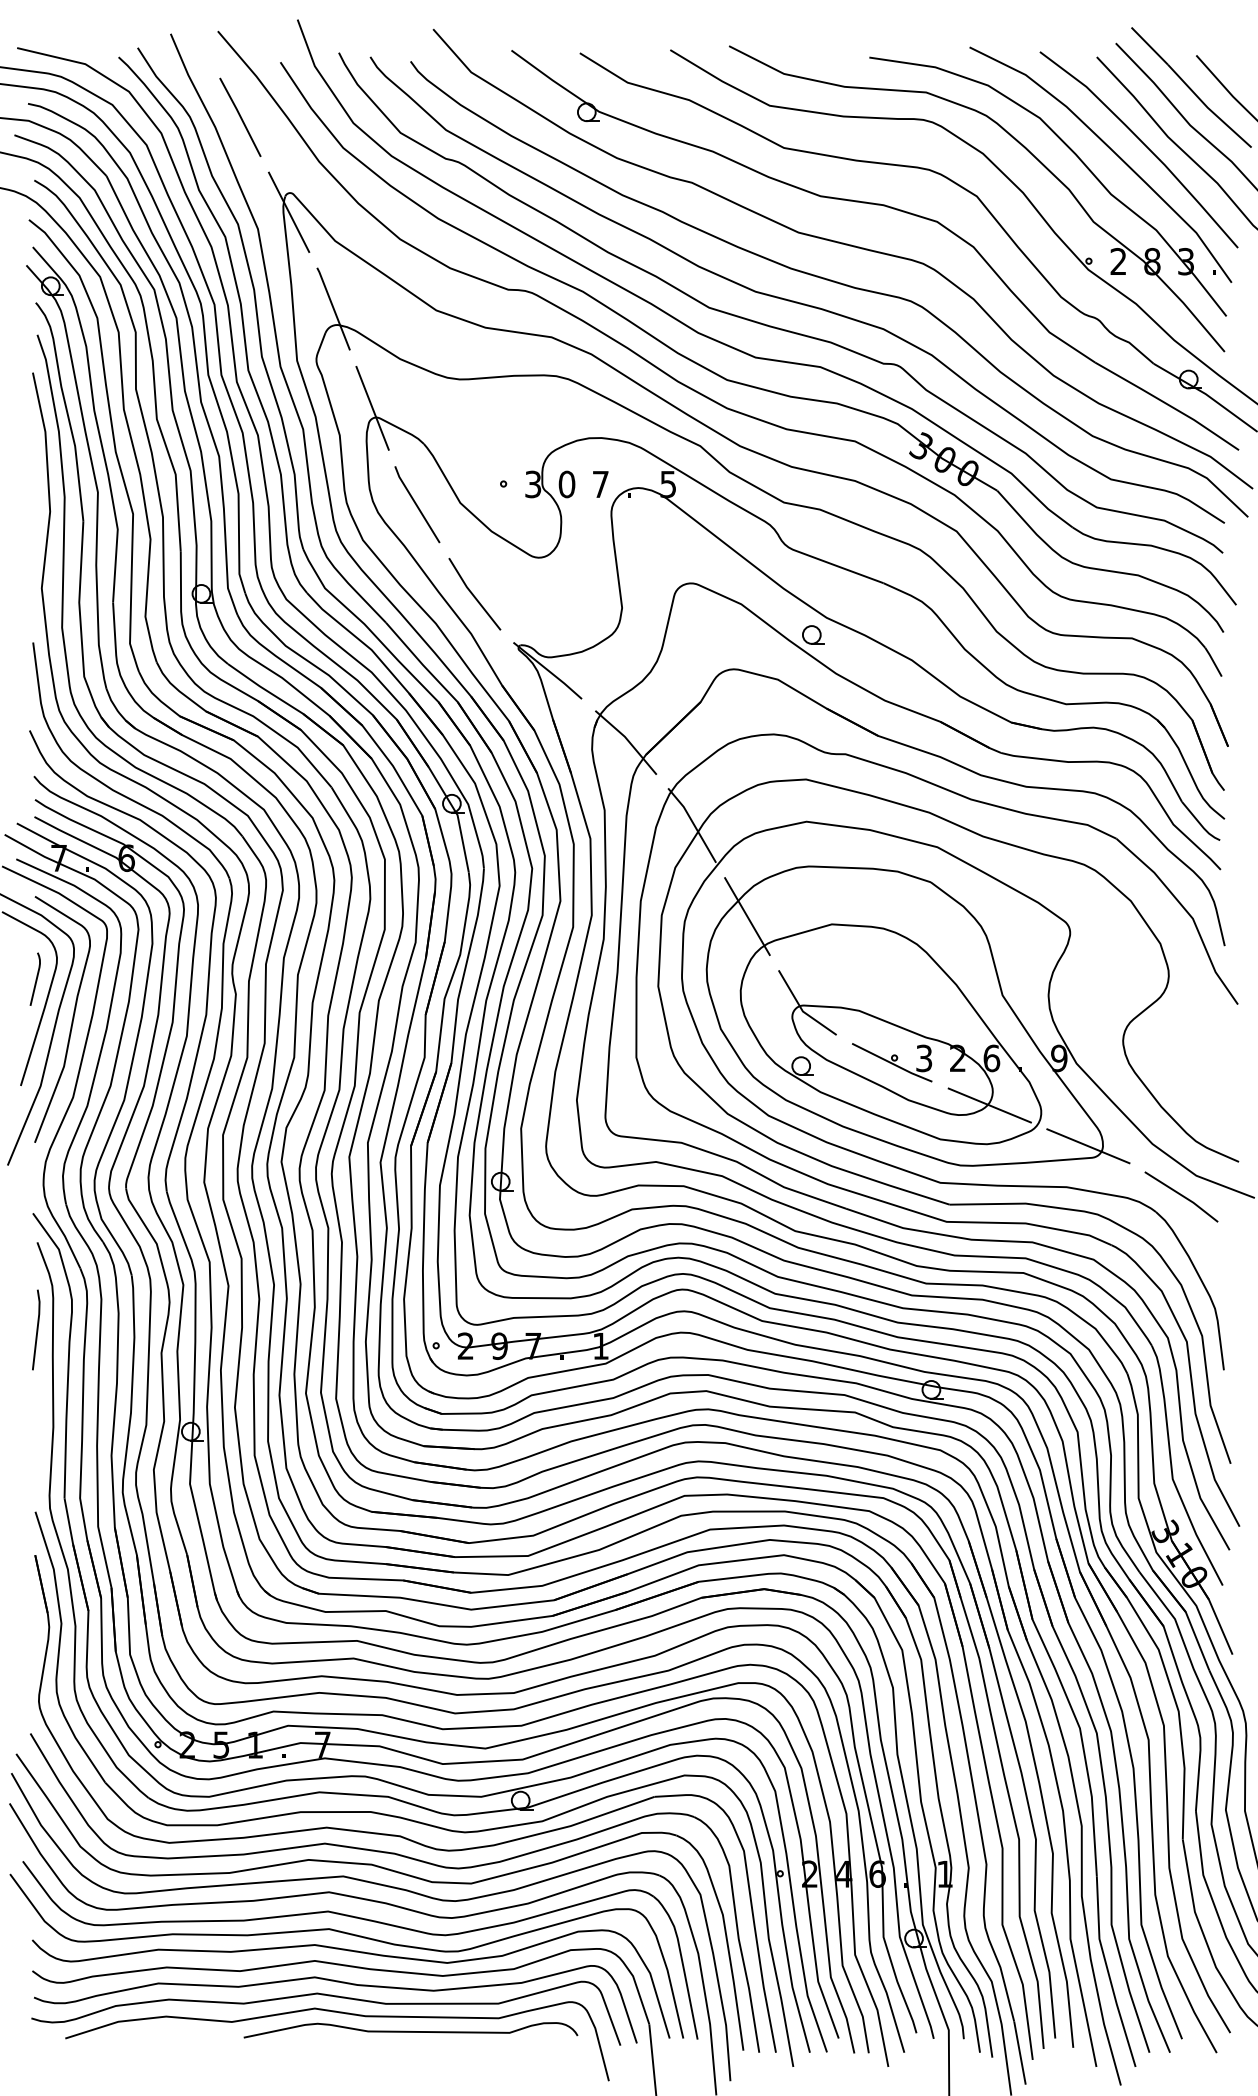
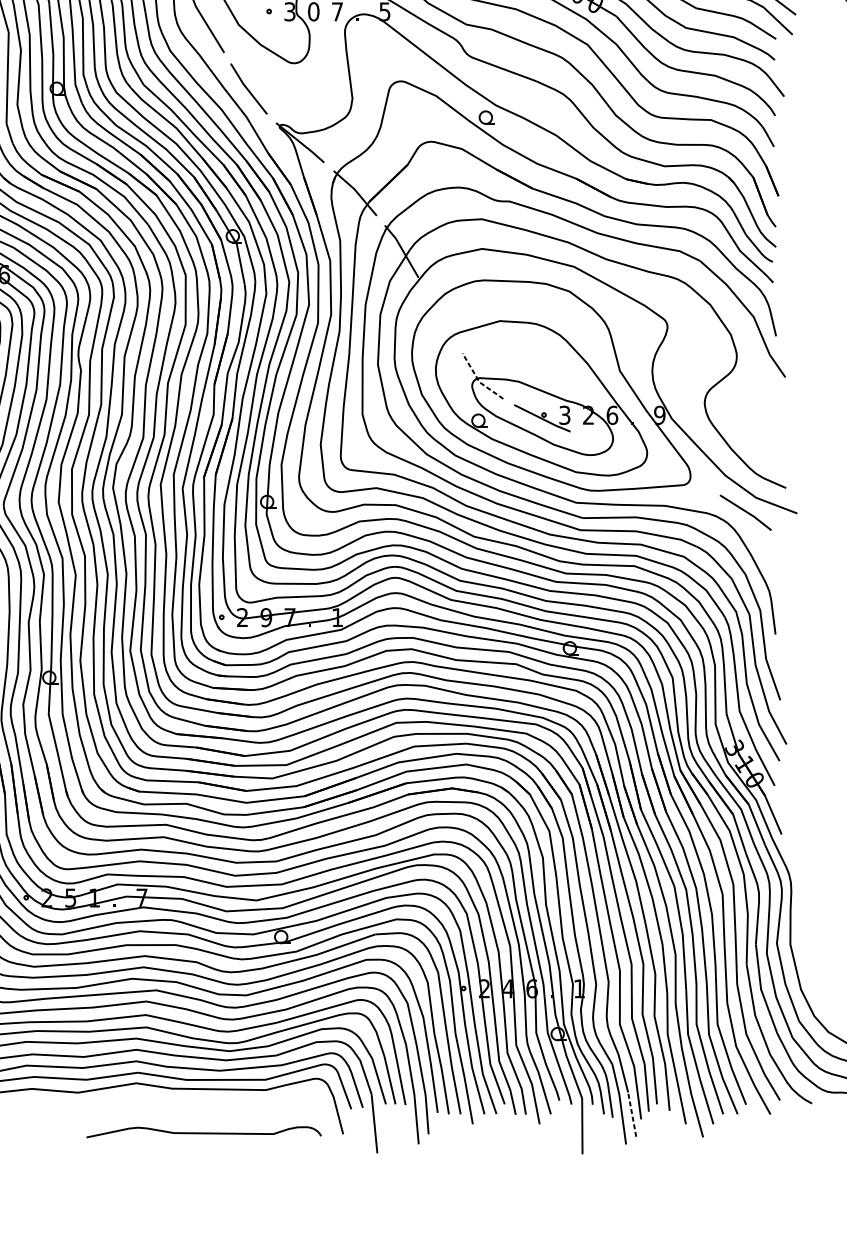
line: (747, 916) -> (440, 315), removed
line: (801, 1008) -> (478, 380), solid -> dashed
line: (989, 1105) -> (610, 448), removed
line: (1088, 1146) -> (680, 477), removed
curve: (410, 2031) -> (203, 1133), moved
line: (1019, 2052) -> (631, 1114), solid -> dashed

